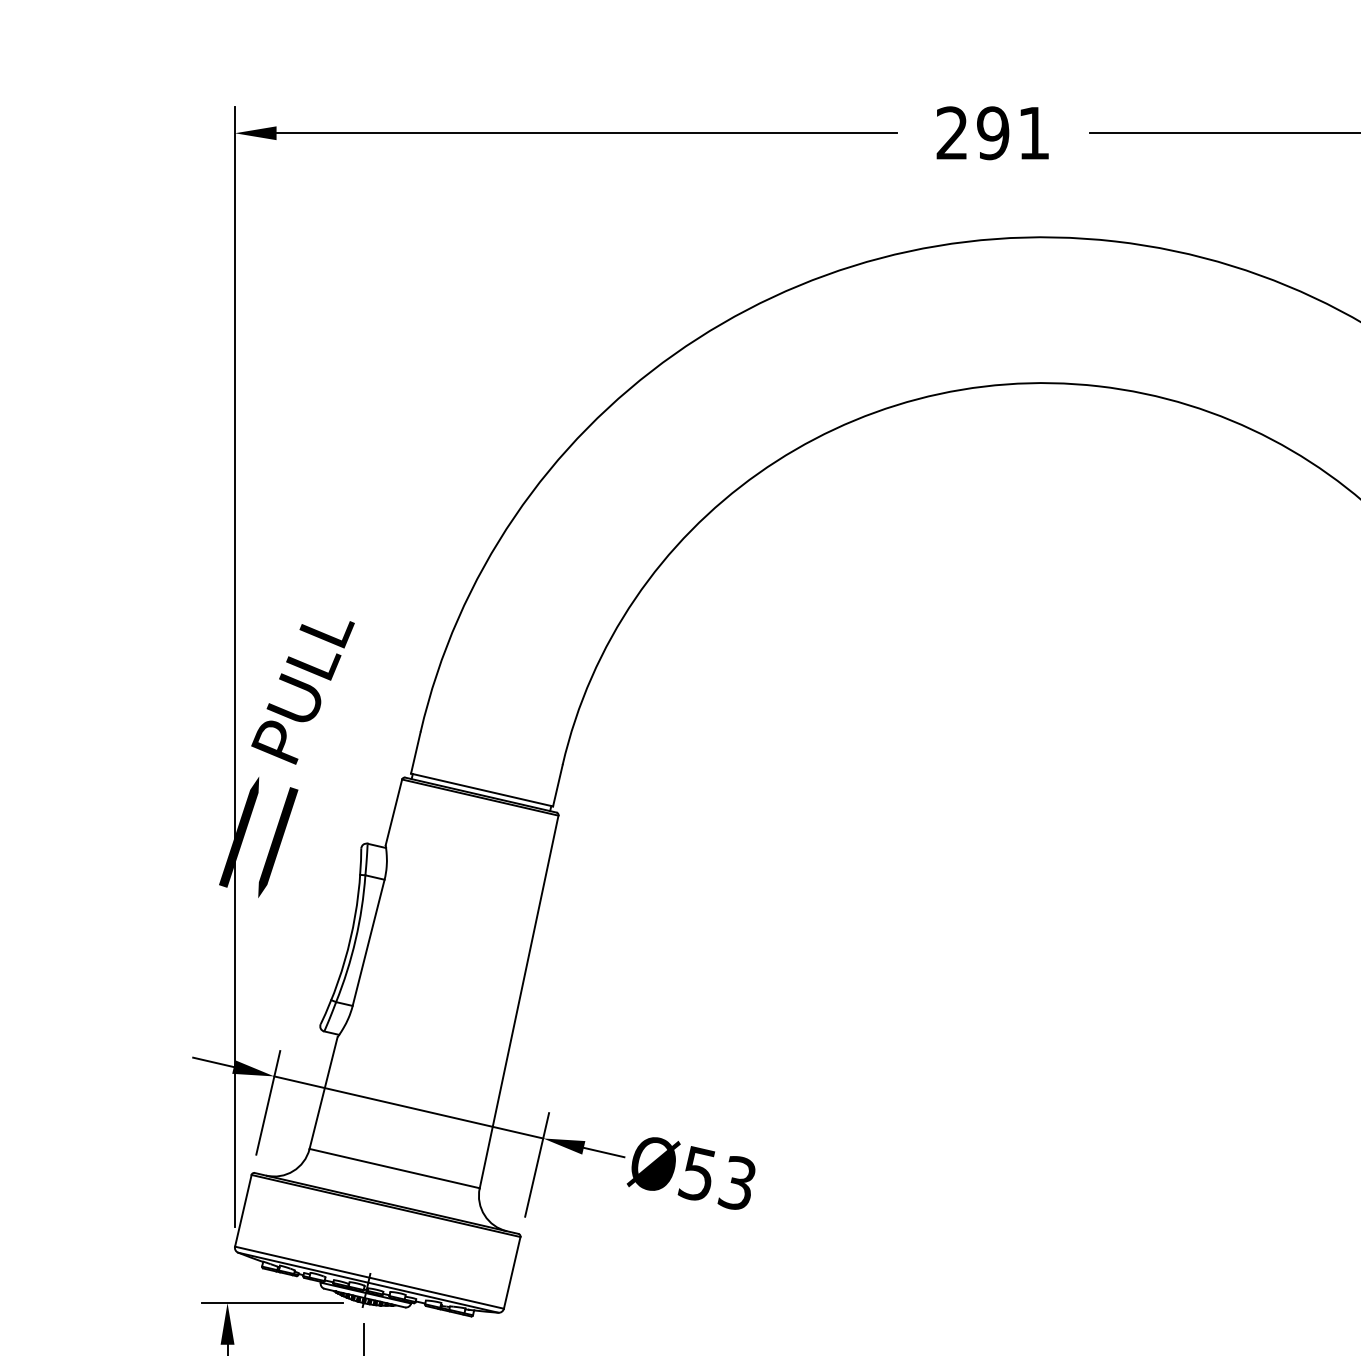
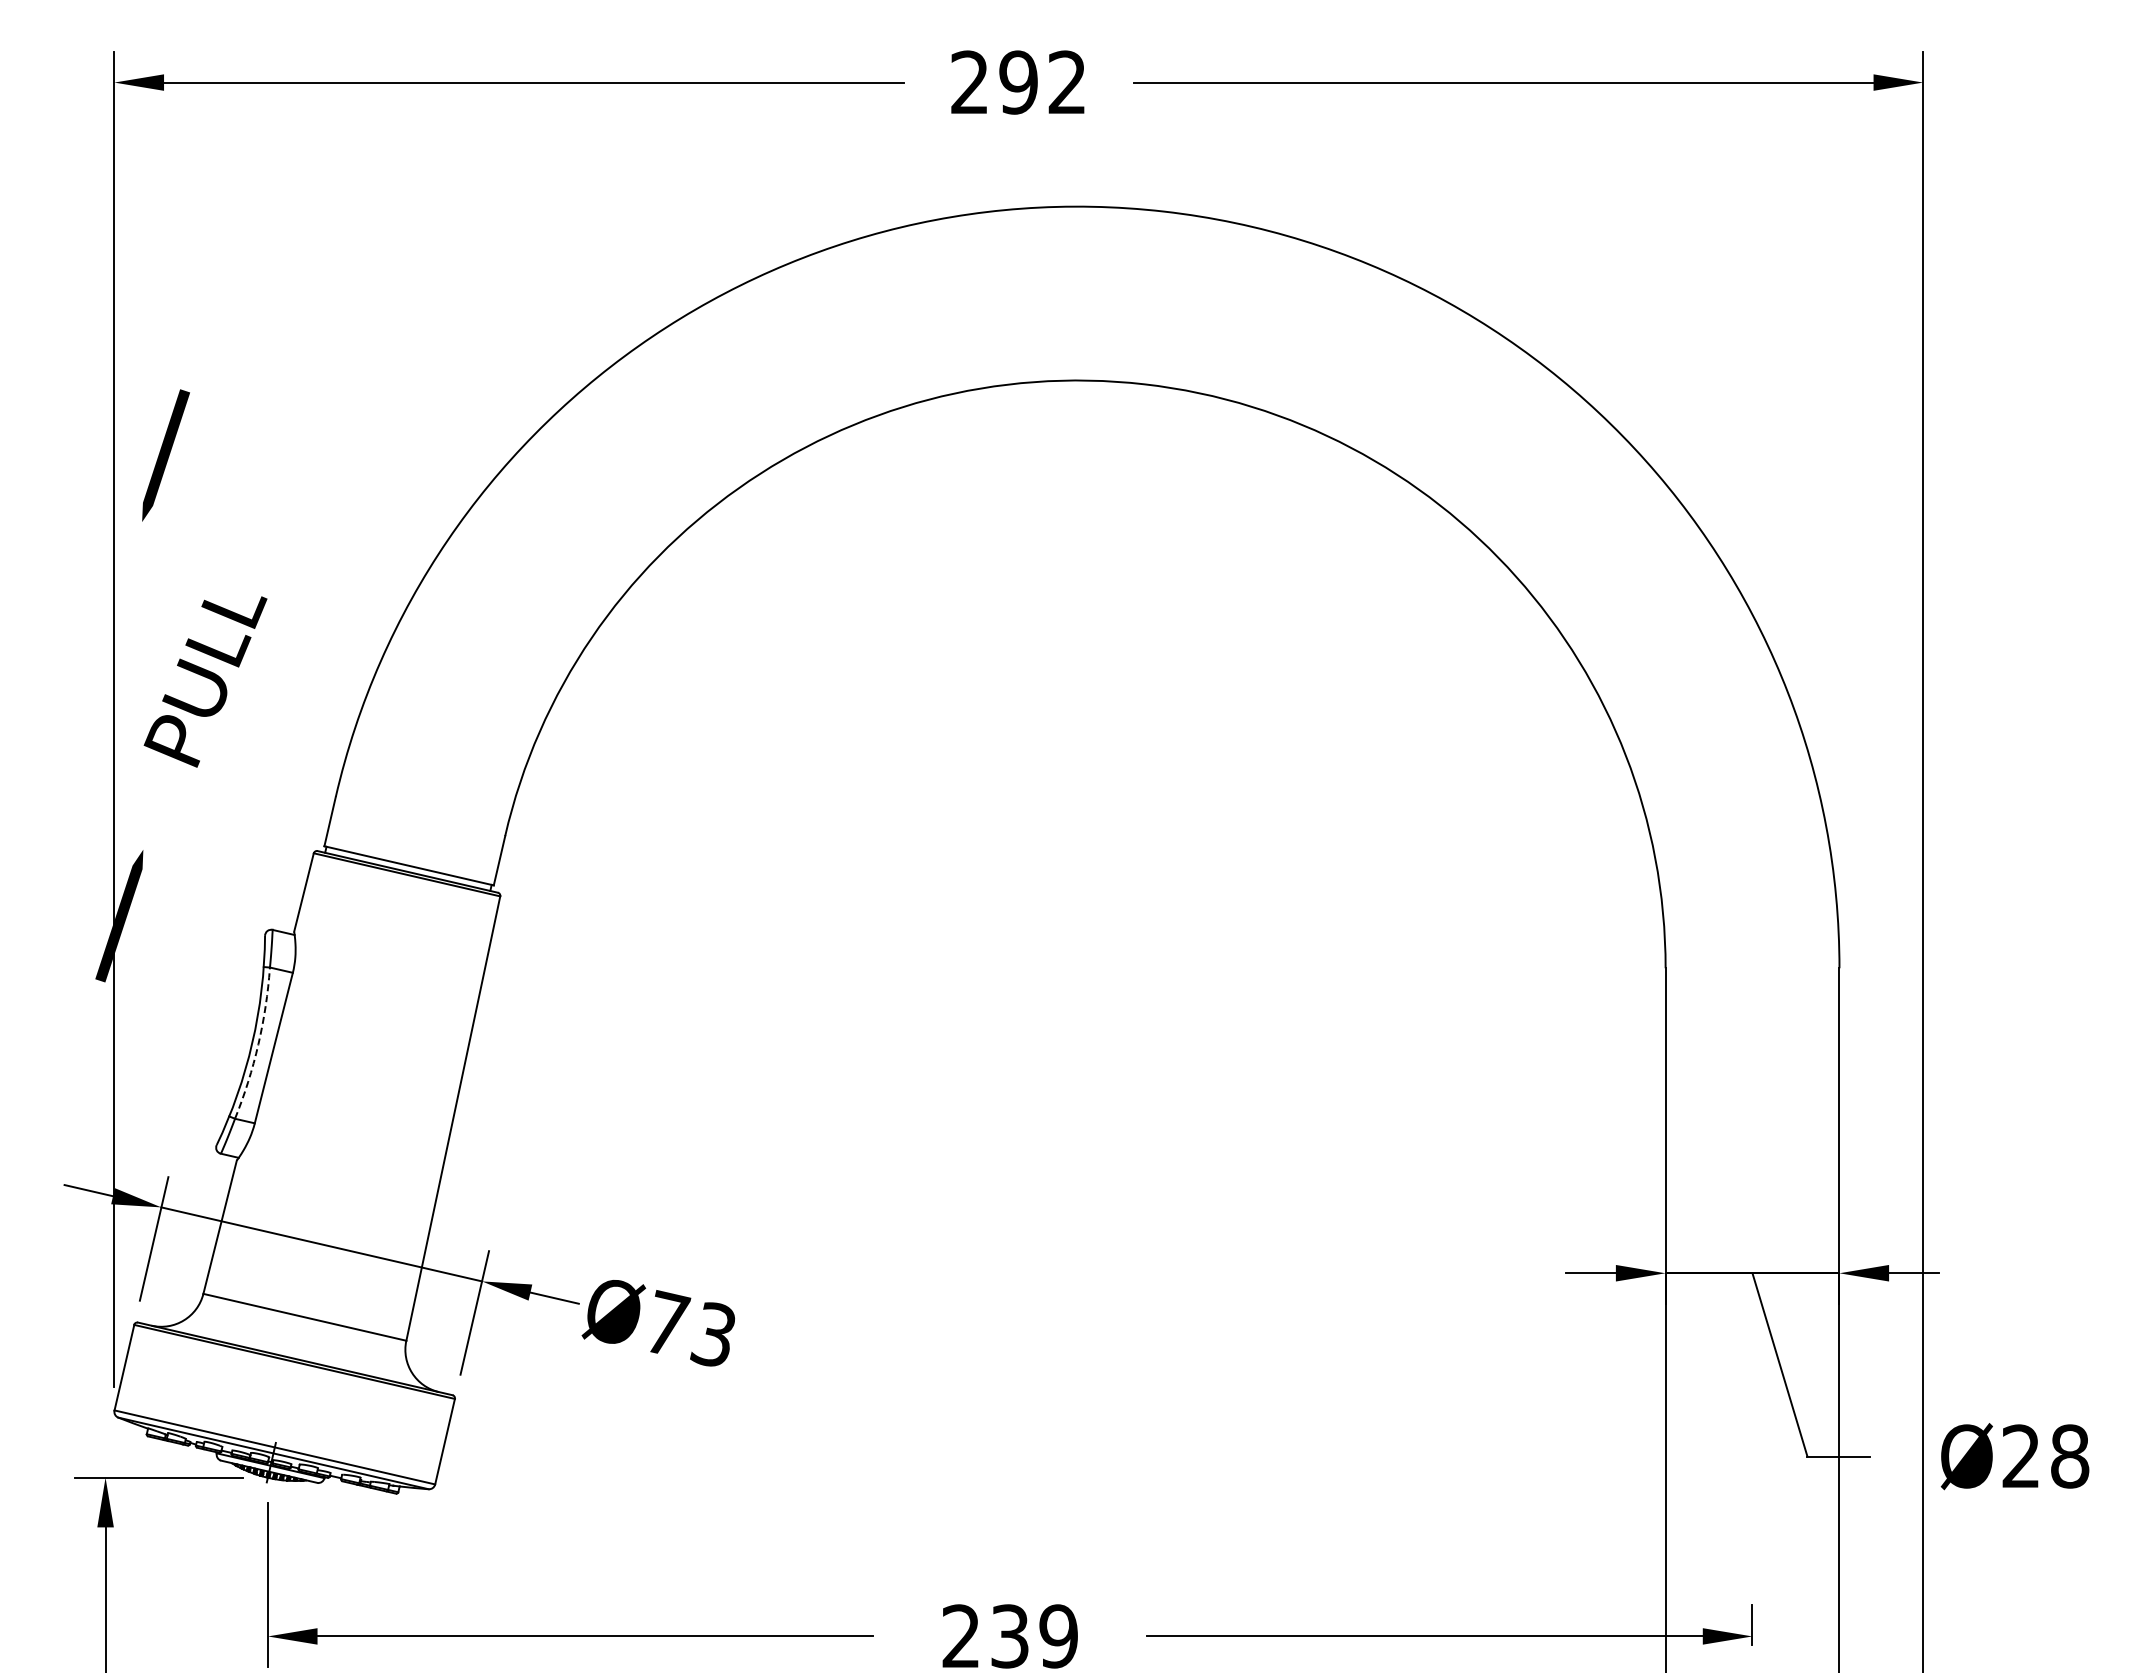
text: (1033, 132) -> (1066, 81), 291 -> 292
text: (302, 692) -> (205, 681), moved
line: (277, 842) -> (165, 455), moved
arc: (355, 939) -> (258, 1044), solid -> dashed
text: (697, 1172) -> (666, 1322), Ø53 -> Ø73

